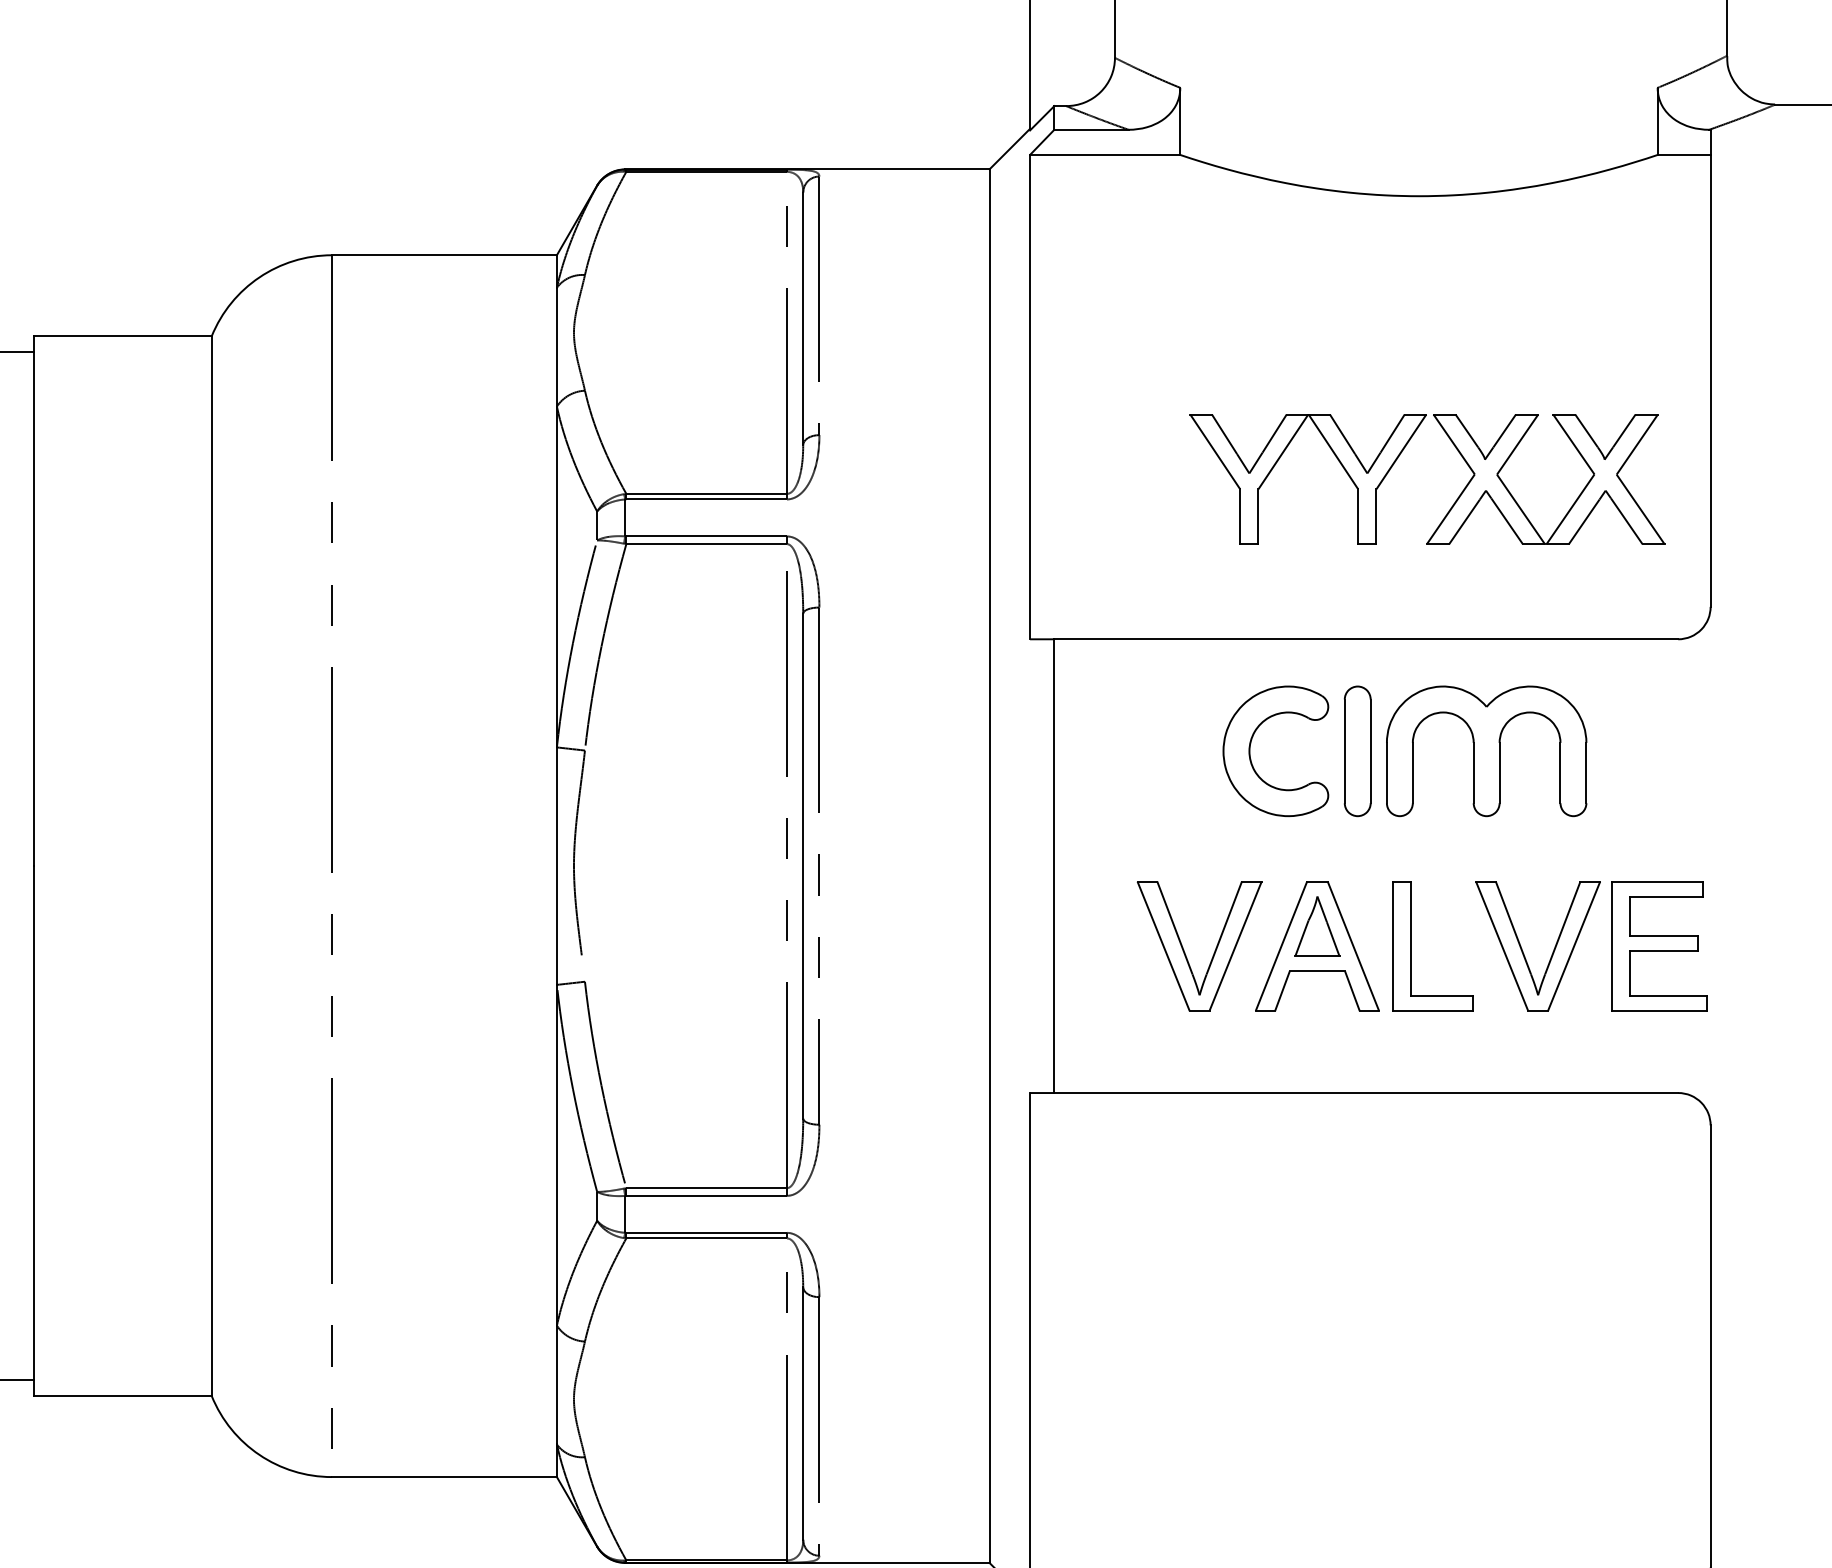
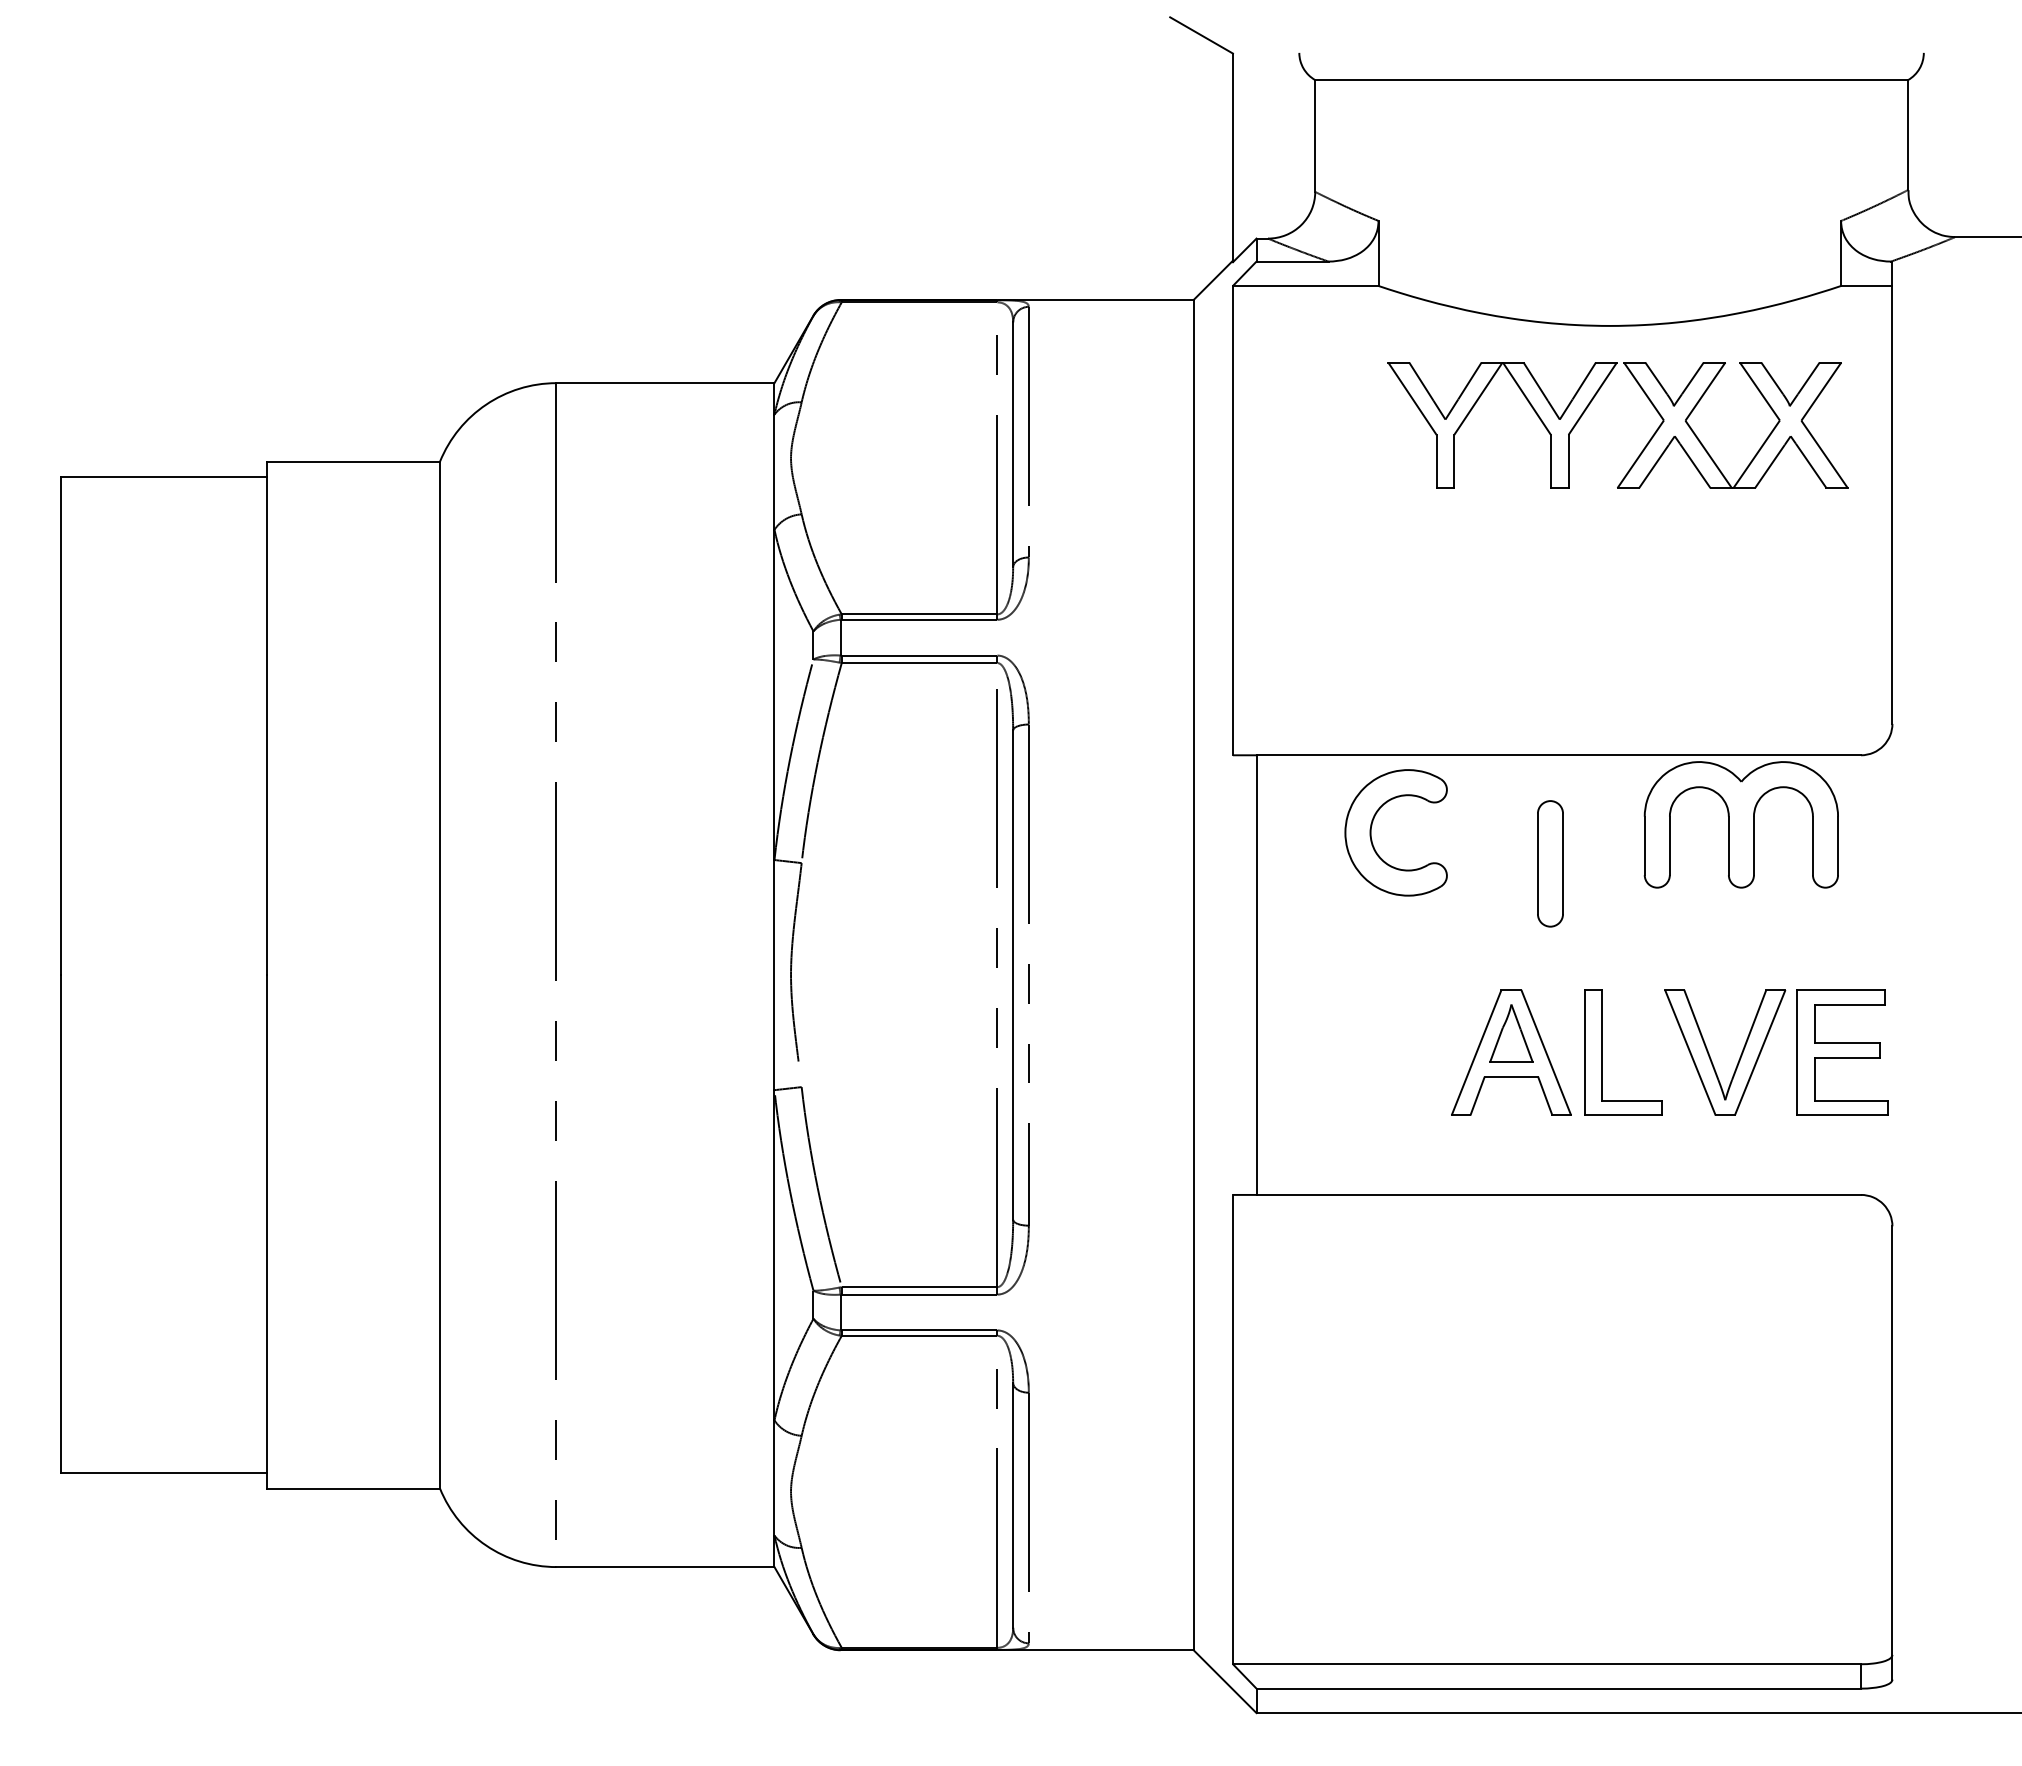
part: (1396, 460) -> (1588, 407), moved
part: (1250, 750) -> (1371, 832), moved
part: (1485, 750) -> (1740, 824), moved
part: (1213, 953) -> (1410, 1059), removed

